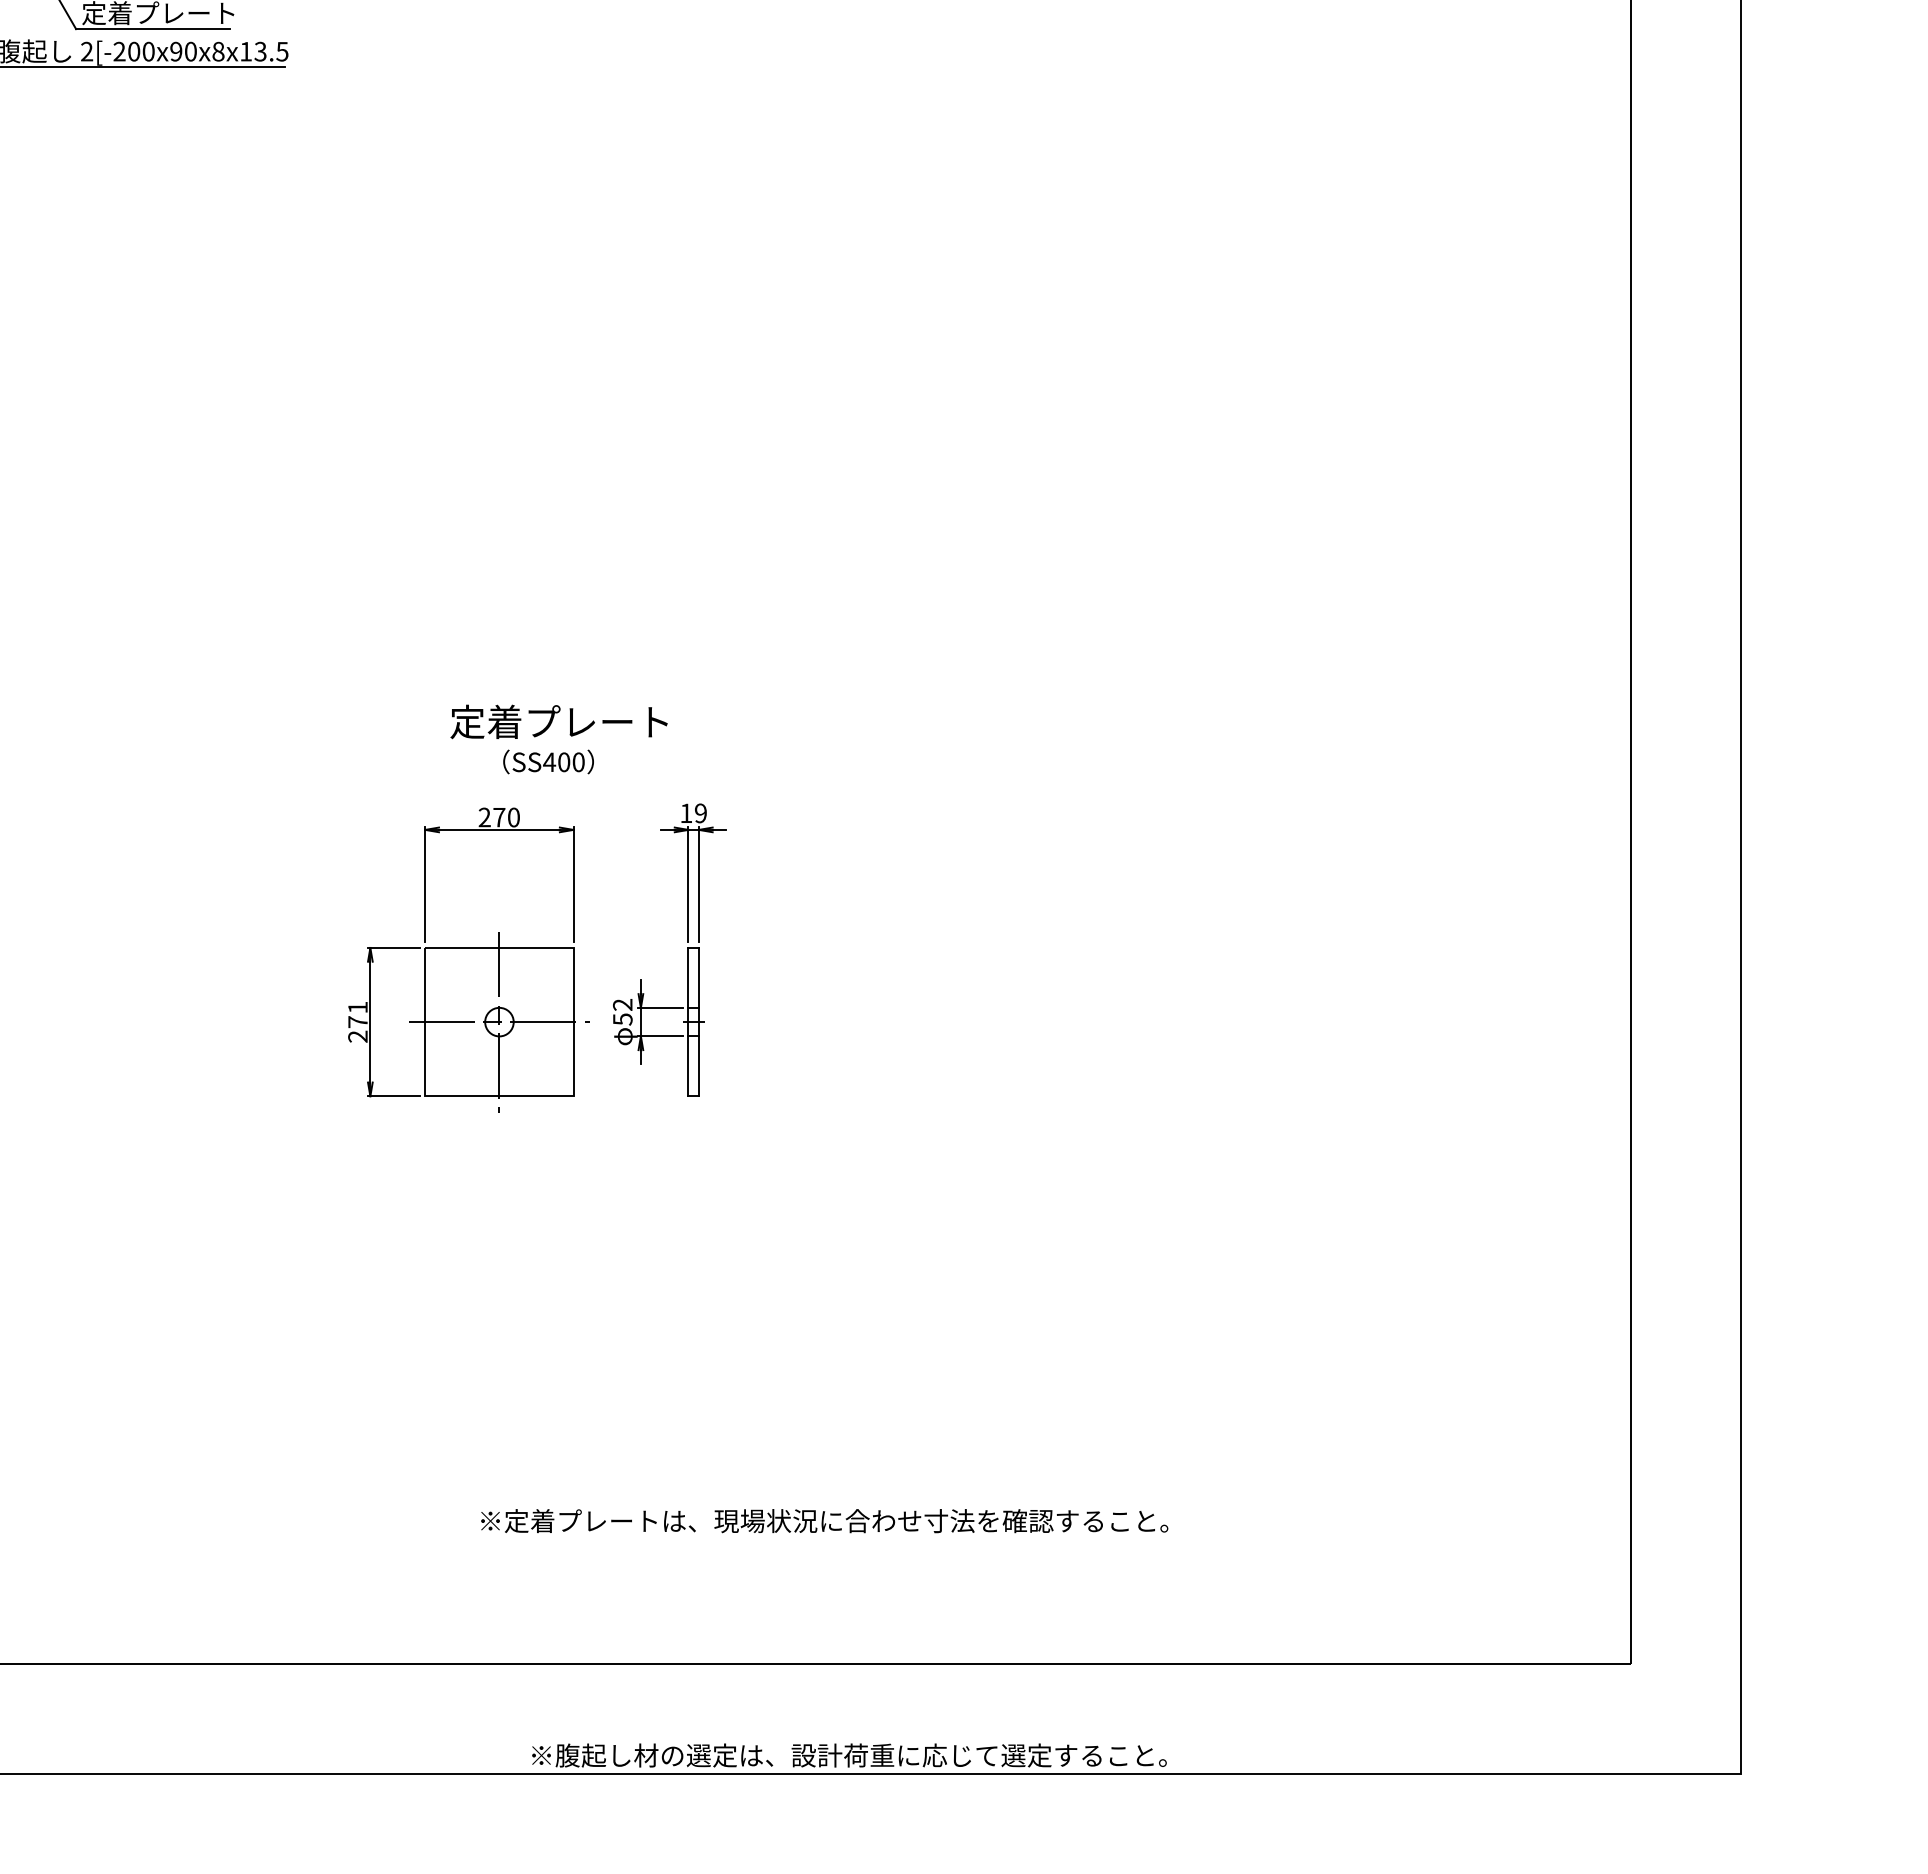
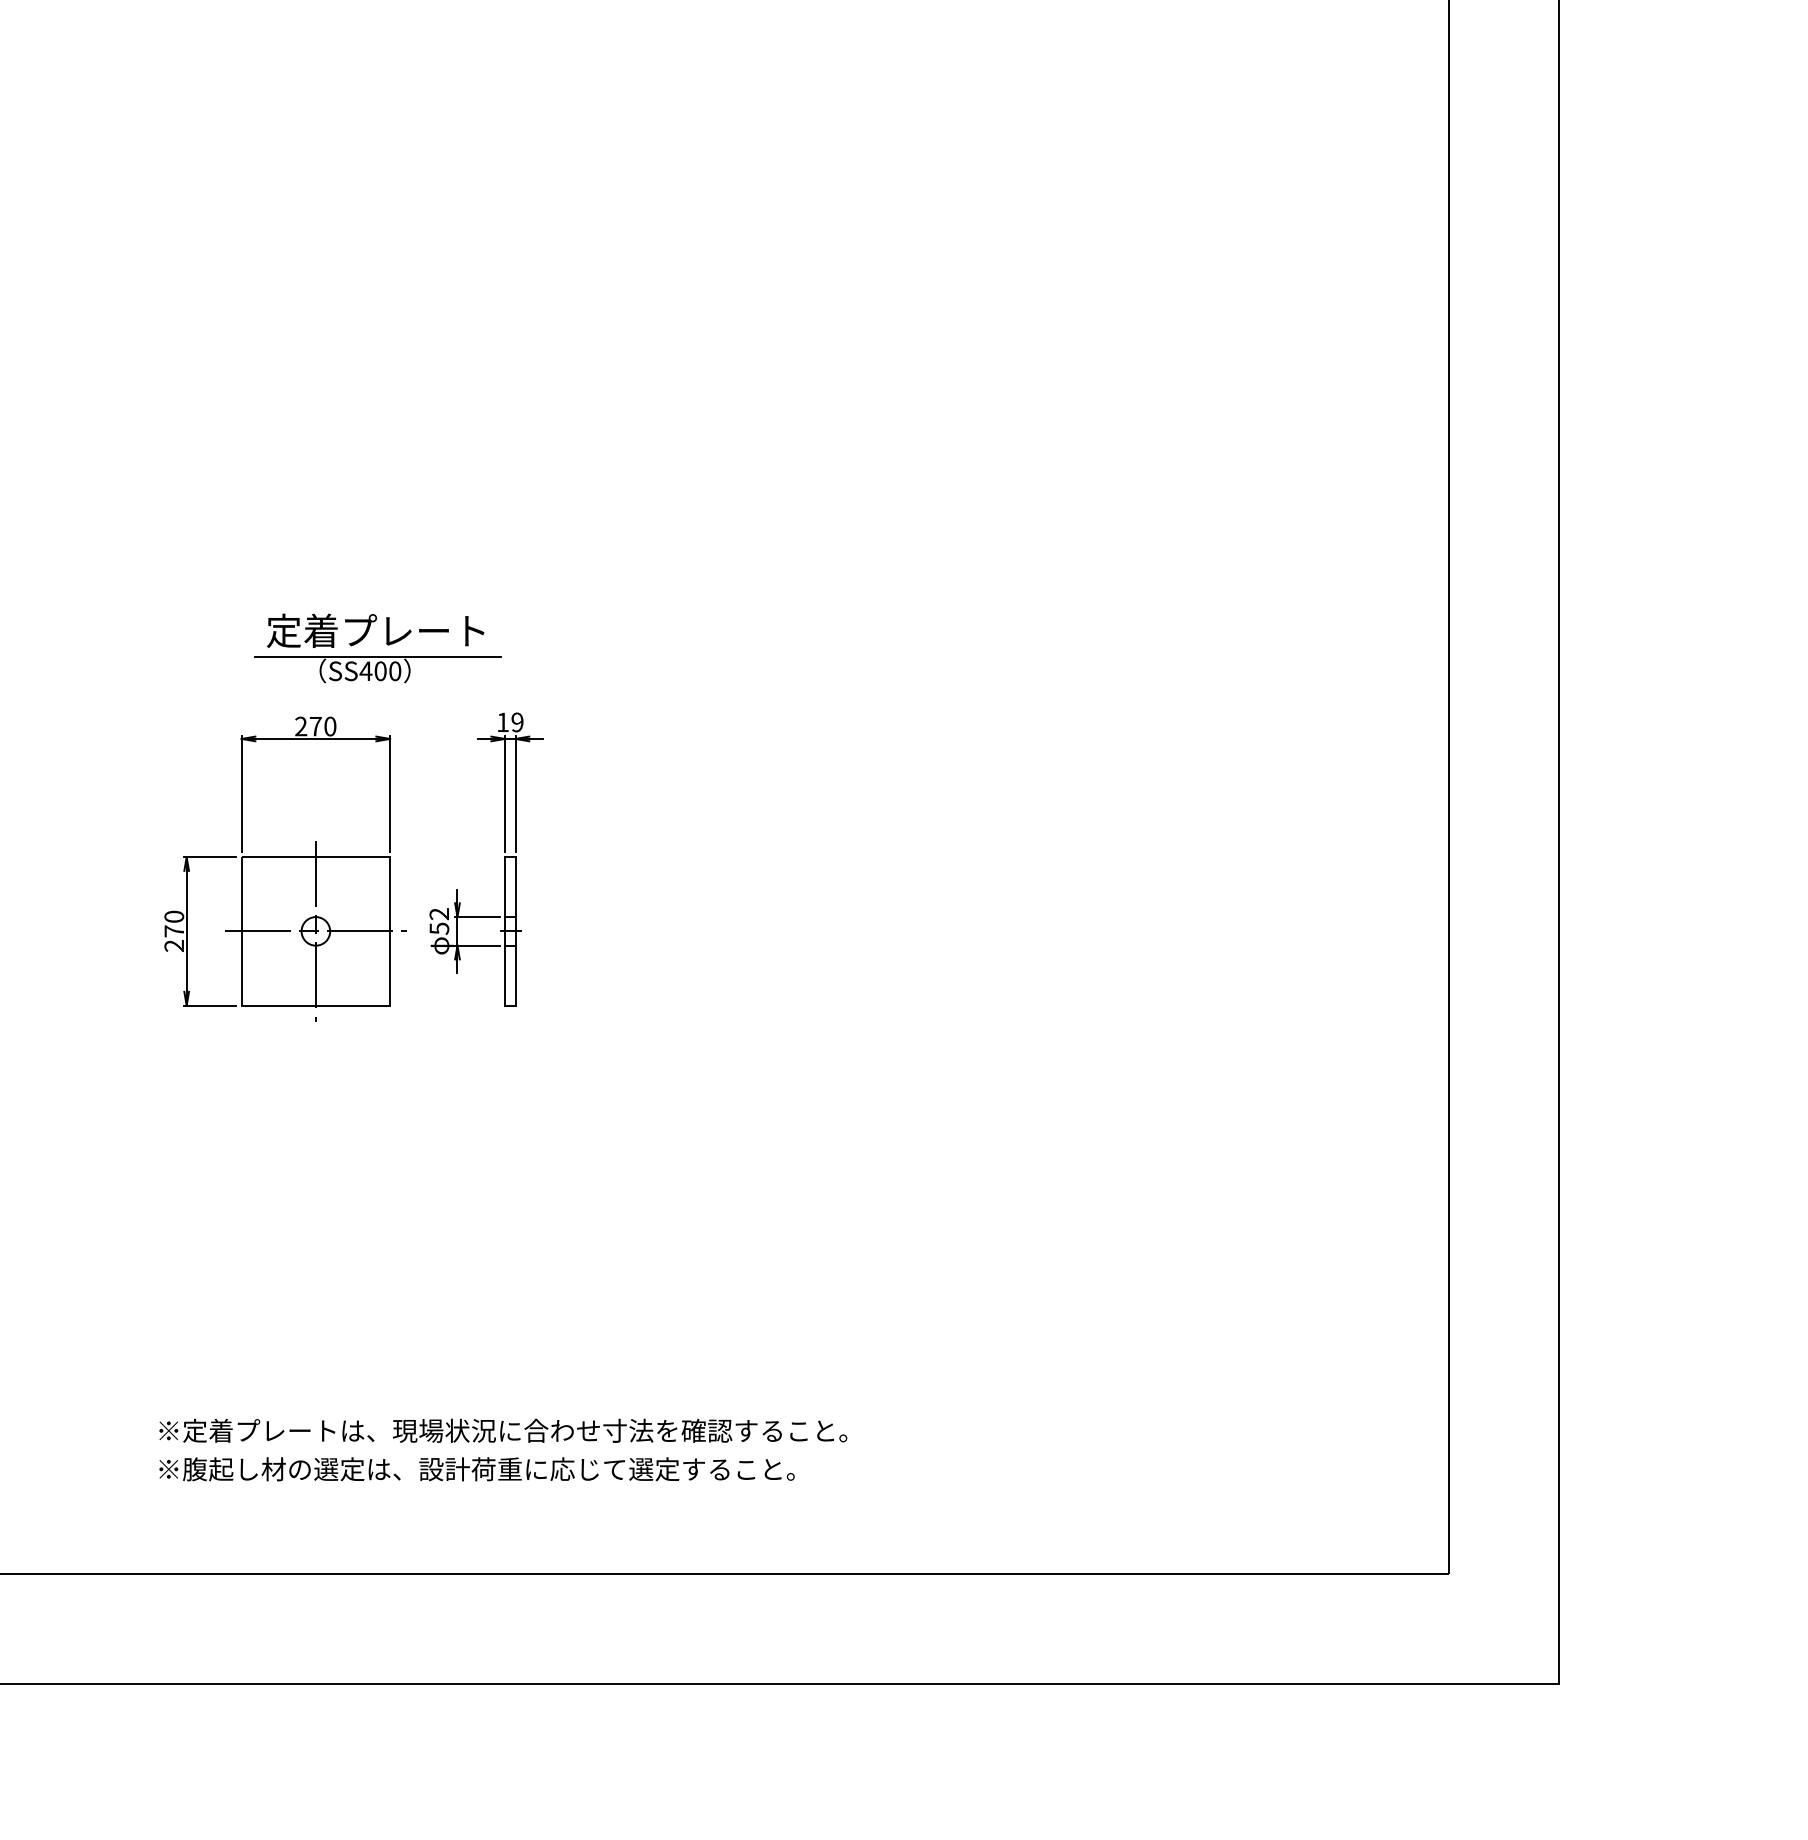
line: (561, 747) -> (378, 656), added
text: (357, 1007) -> (173, 916), 271 -> 270
text: (824, 1521) -> (503, 1431), moved
text: (849, 1755) -> (477, 1469), moved

